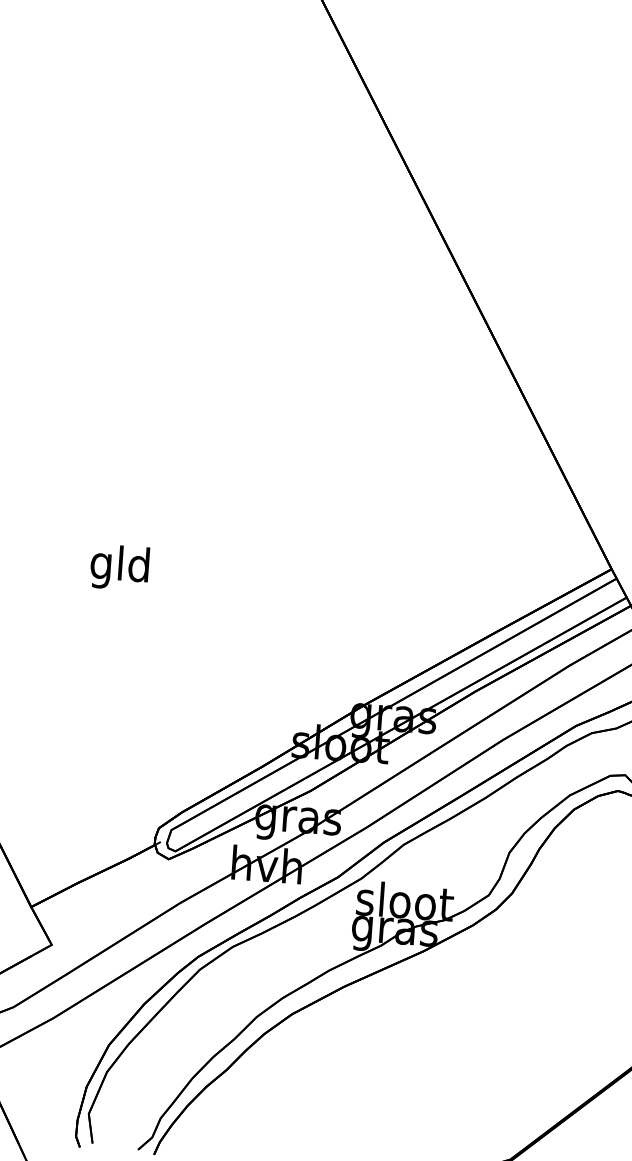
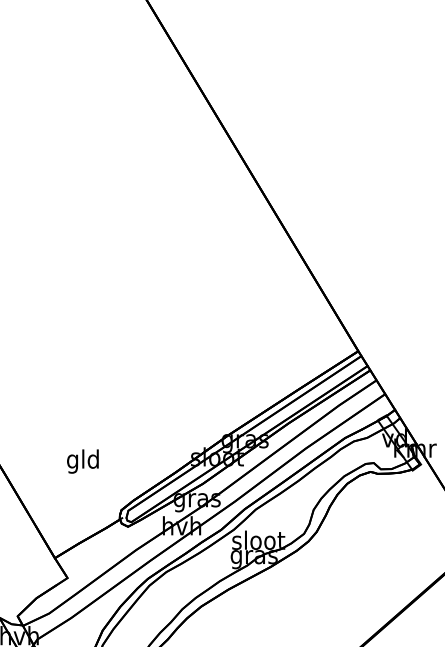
text: (118, 567) -> (82, 461), moved

